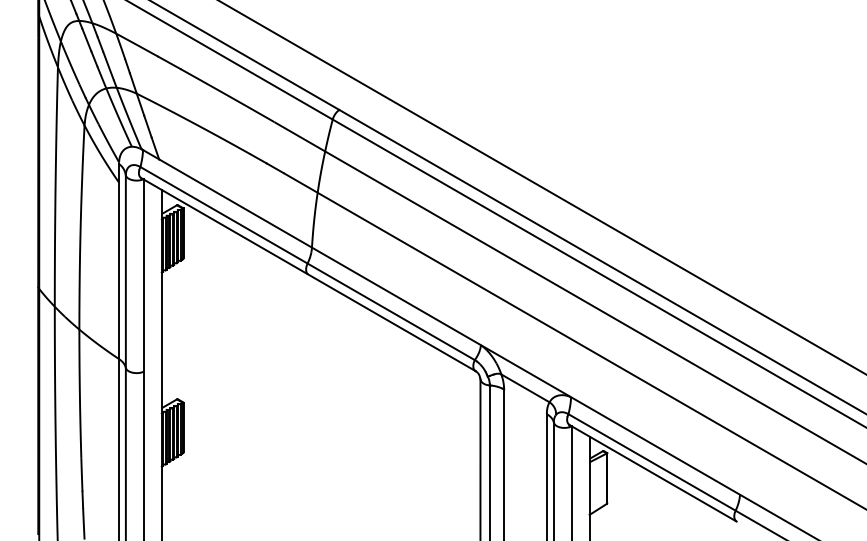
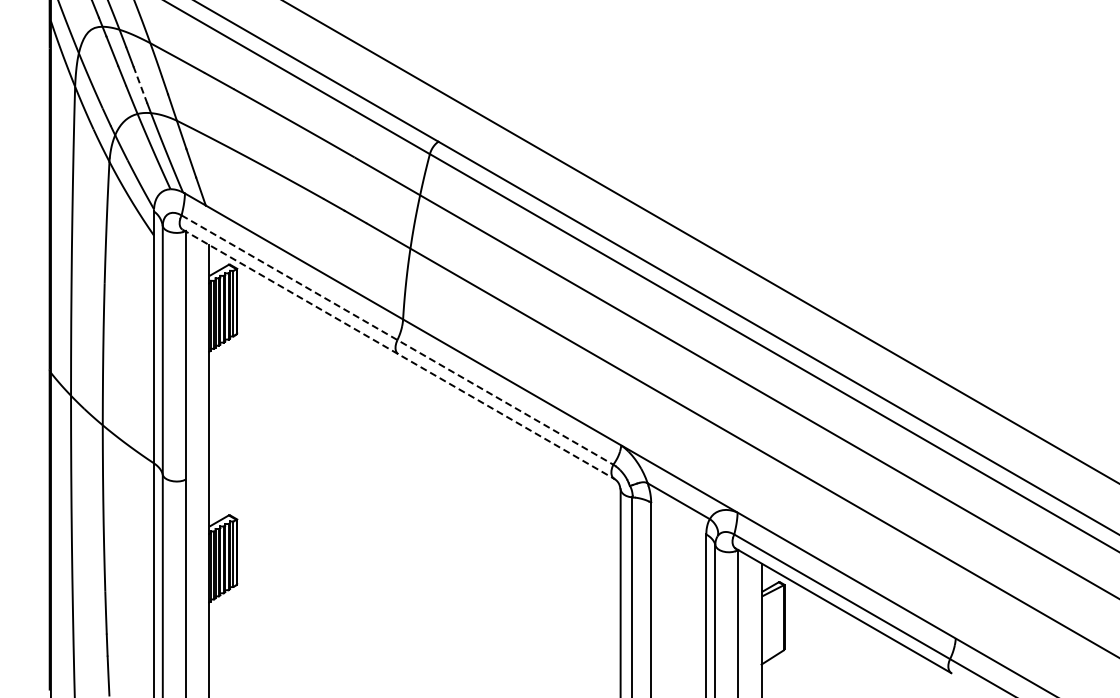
line: (108, 65) -> (140, 84), solid -> dashed
line: (307, 263) -> (397, 340), solid -> dashed
line: (308, 274) -> (398, 354), solid -> dashed

